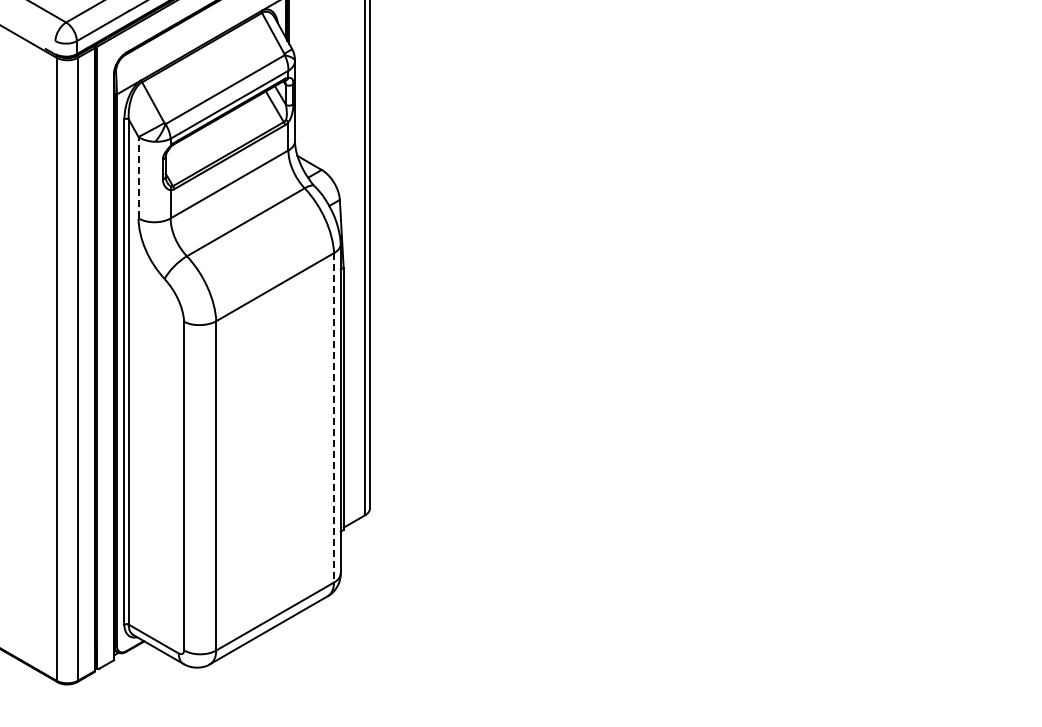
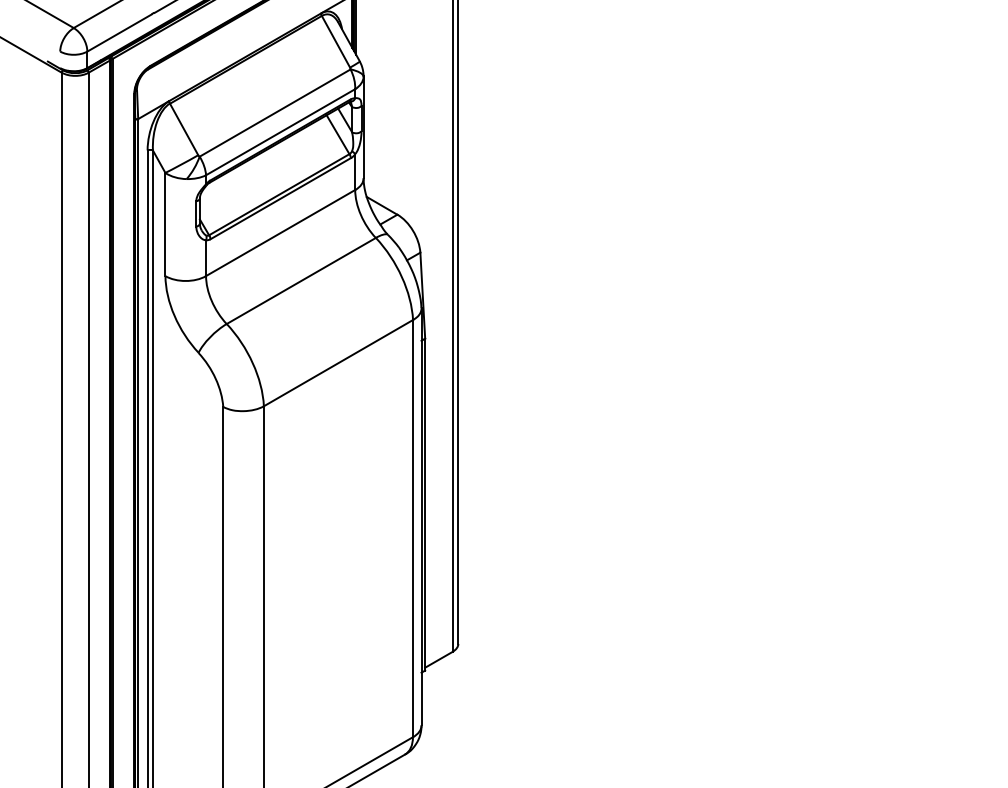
line: (138, 177) -> (165, 224), dashed -> solid
line: (334, 417) -> (413, 528), dashed -> solid

